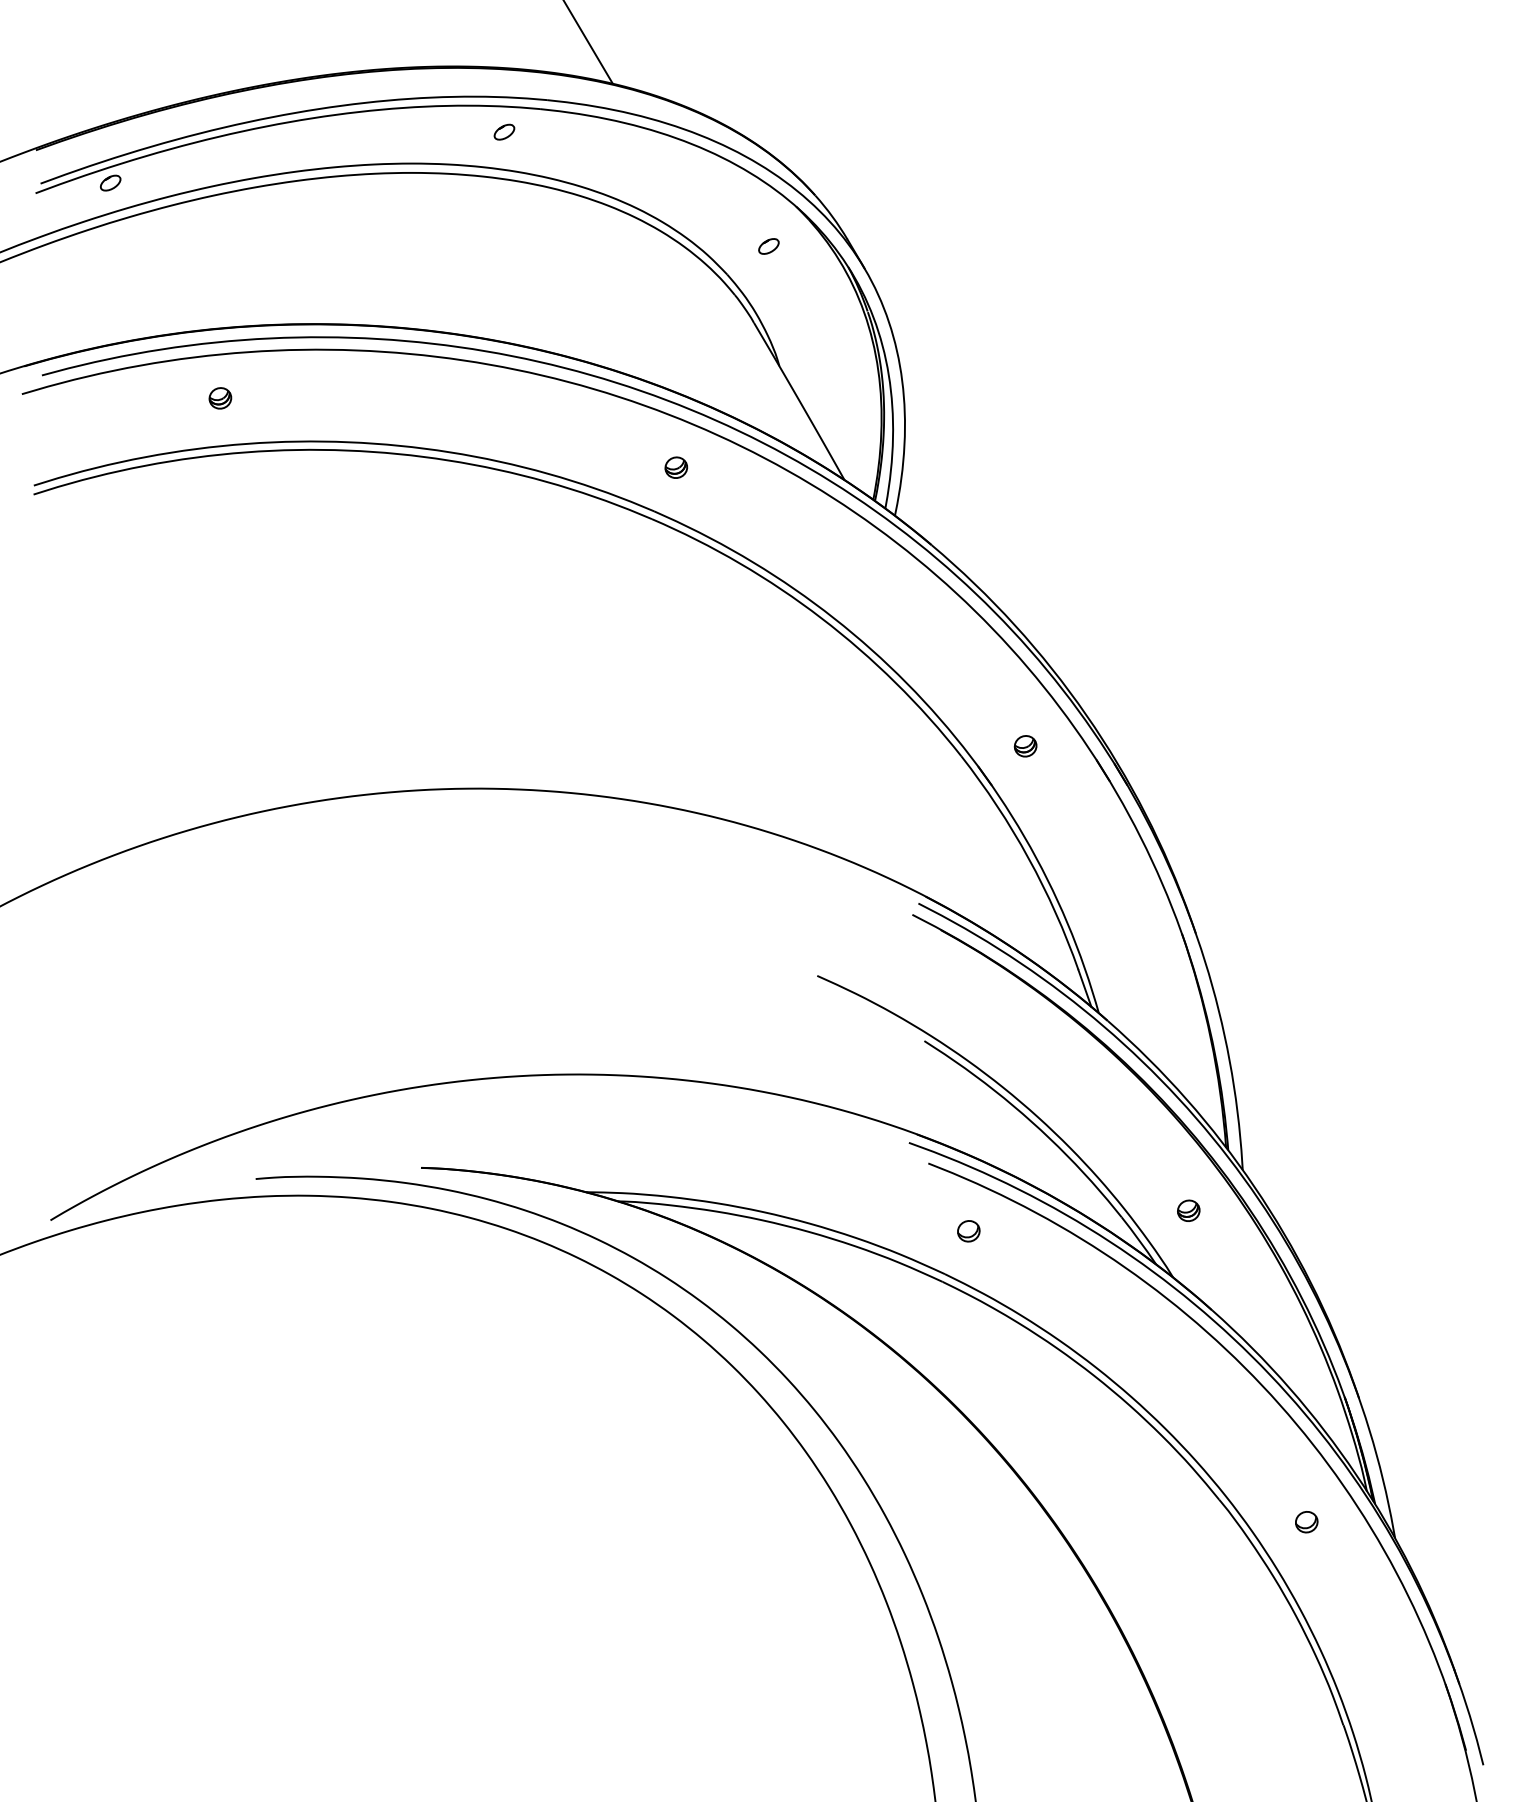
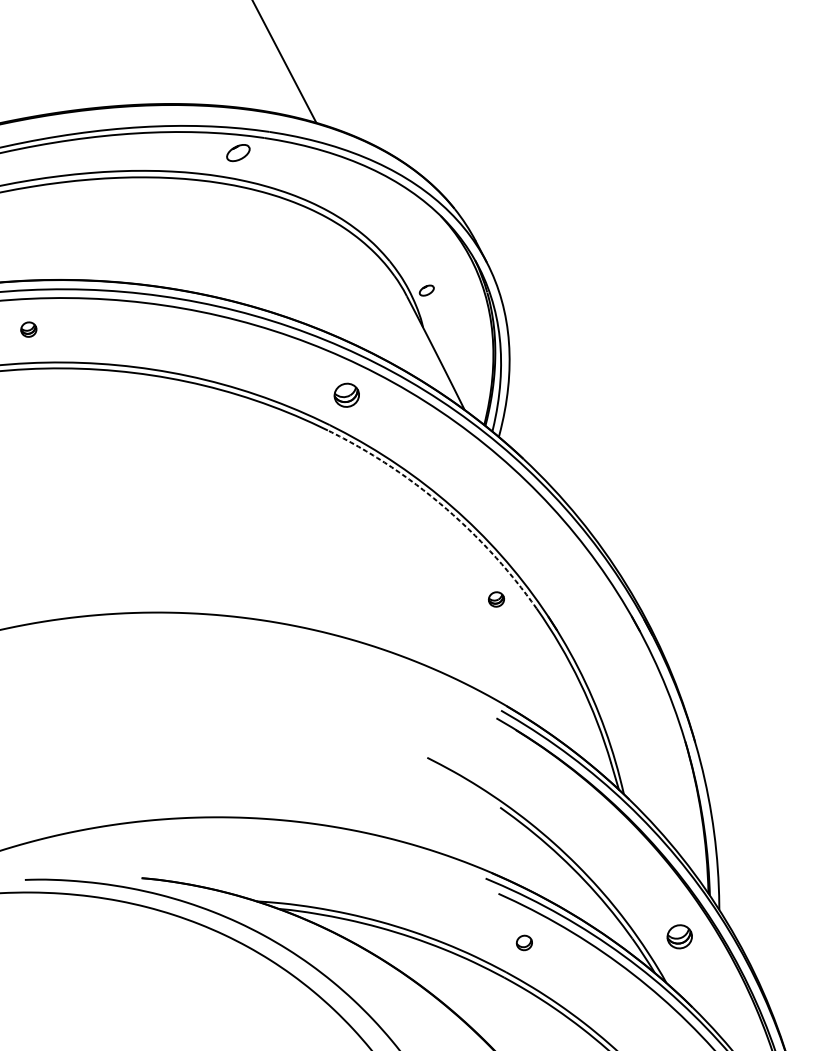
part: (504, 131) -> (238, 152), size x1.6
part: (768, 246) -> (426, 290), moved
part: (676, 467) -> (347, 395), size x1.6
arc: (821, 618) -> (443, 506), solid -> dashed
part: (1025, 746) -> (496, 599), moved
part: (1188, 1210) -> (679, 936), size x1.6

